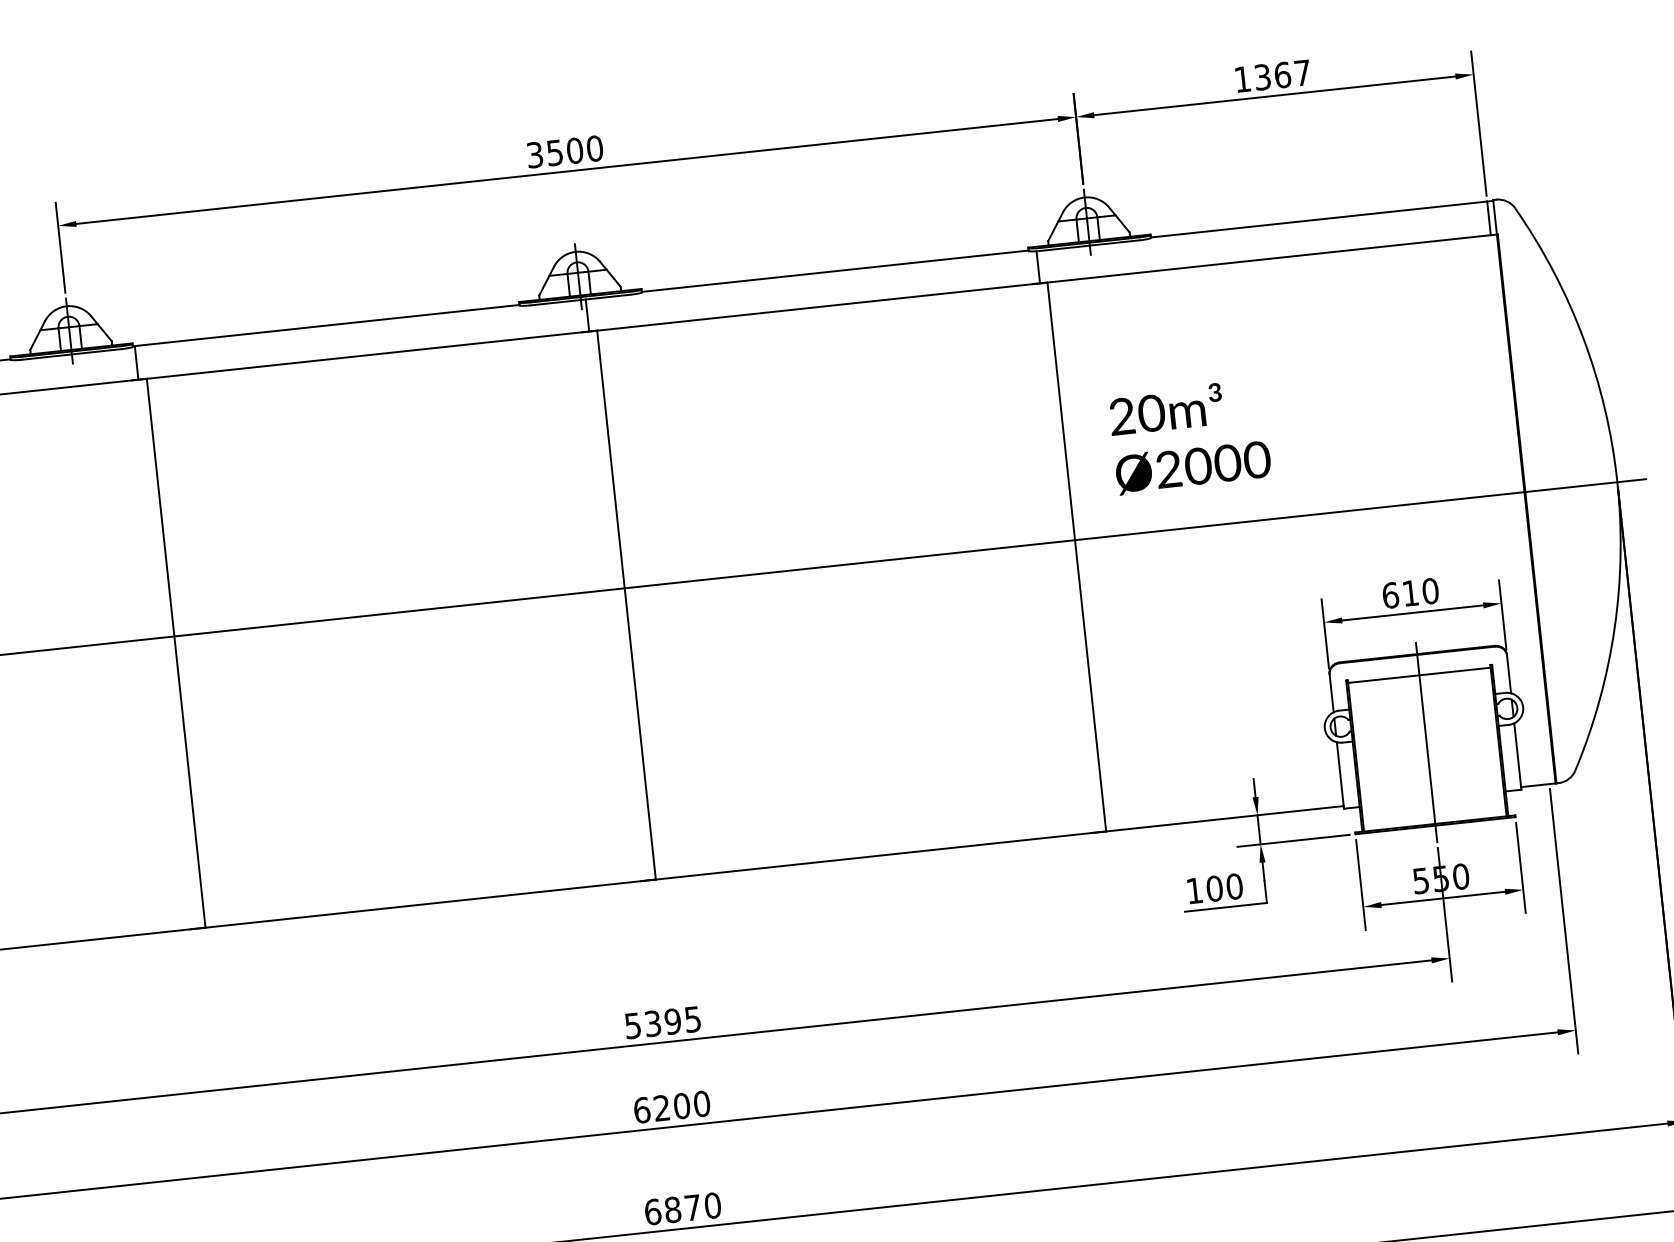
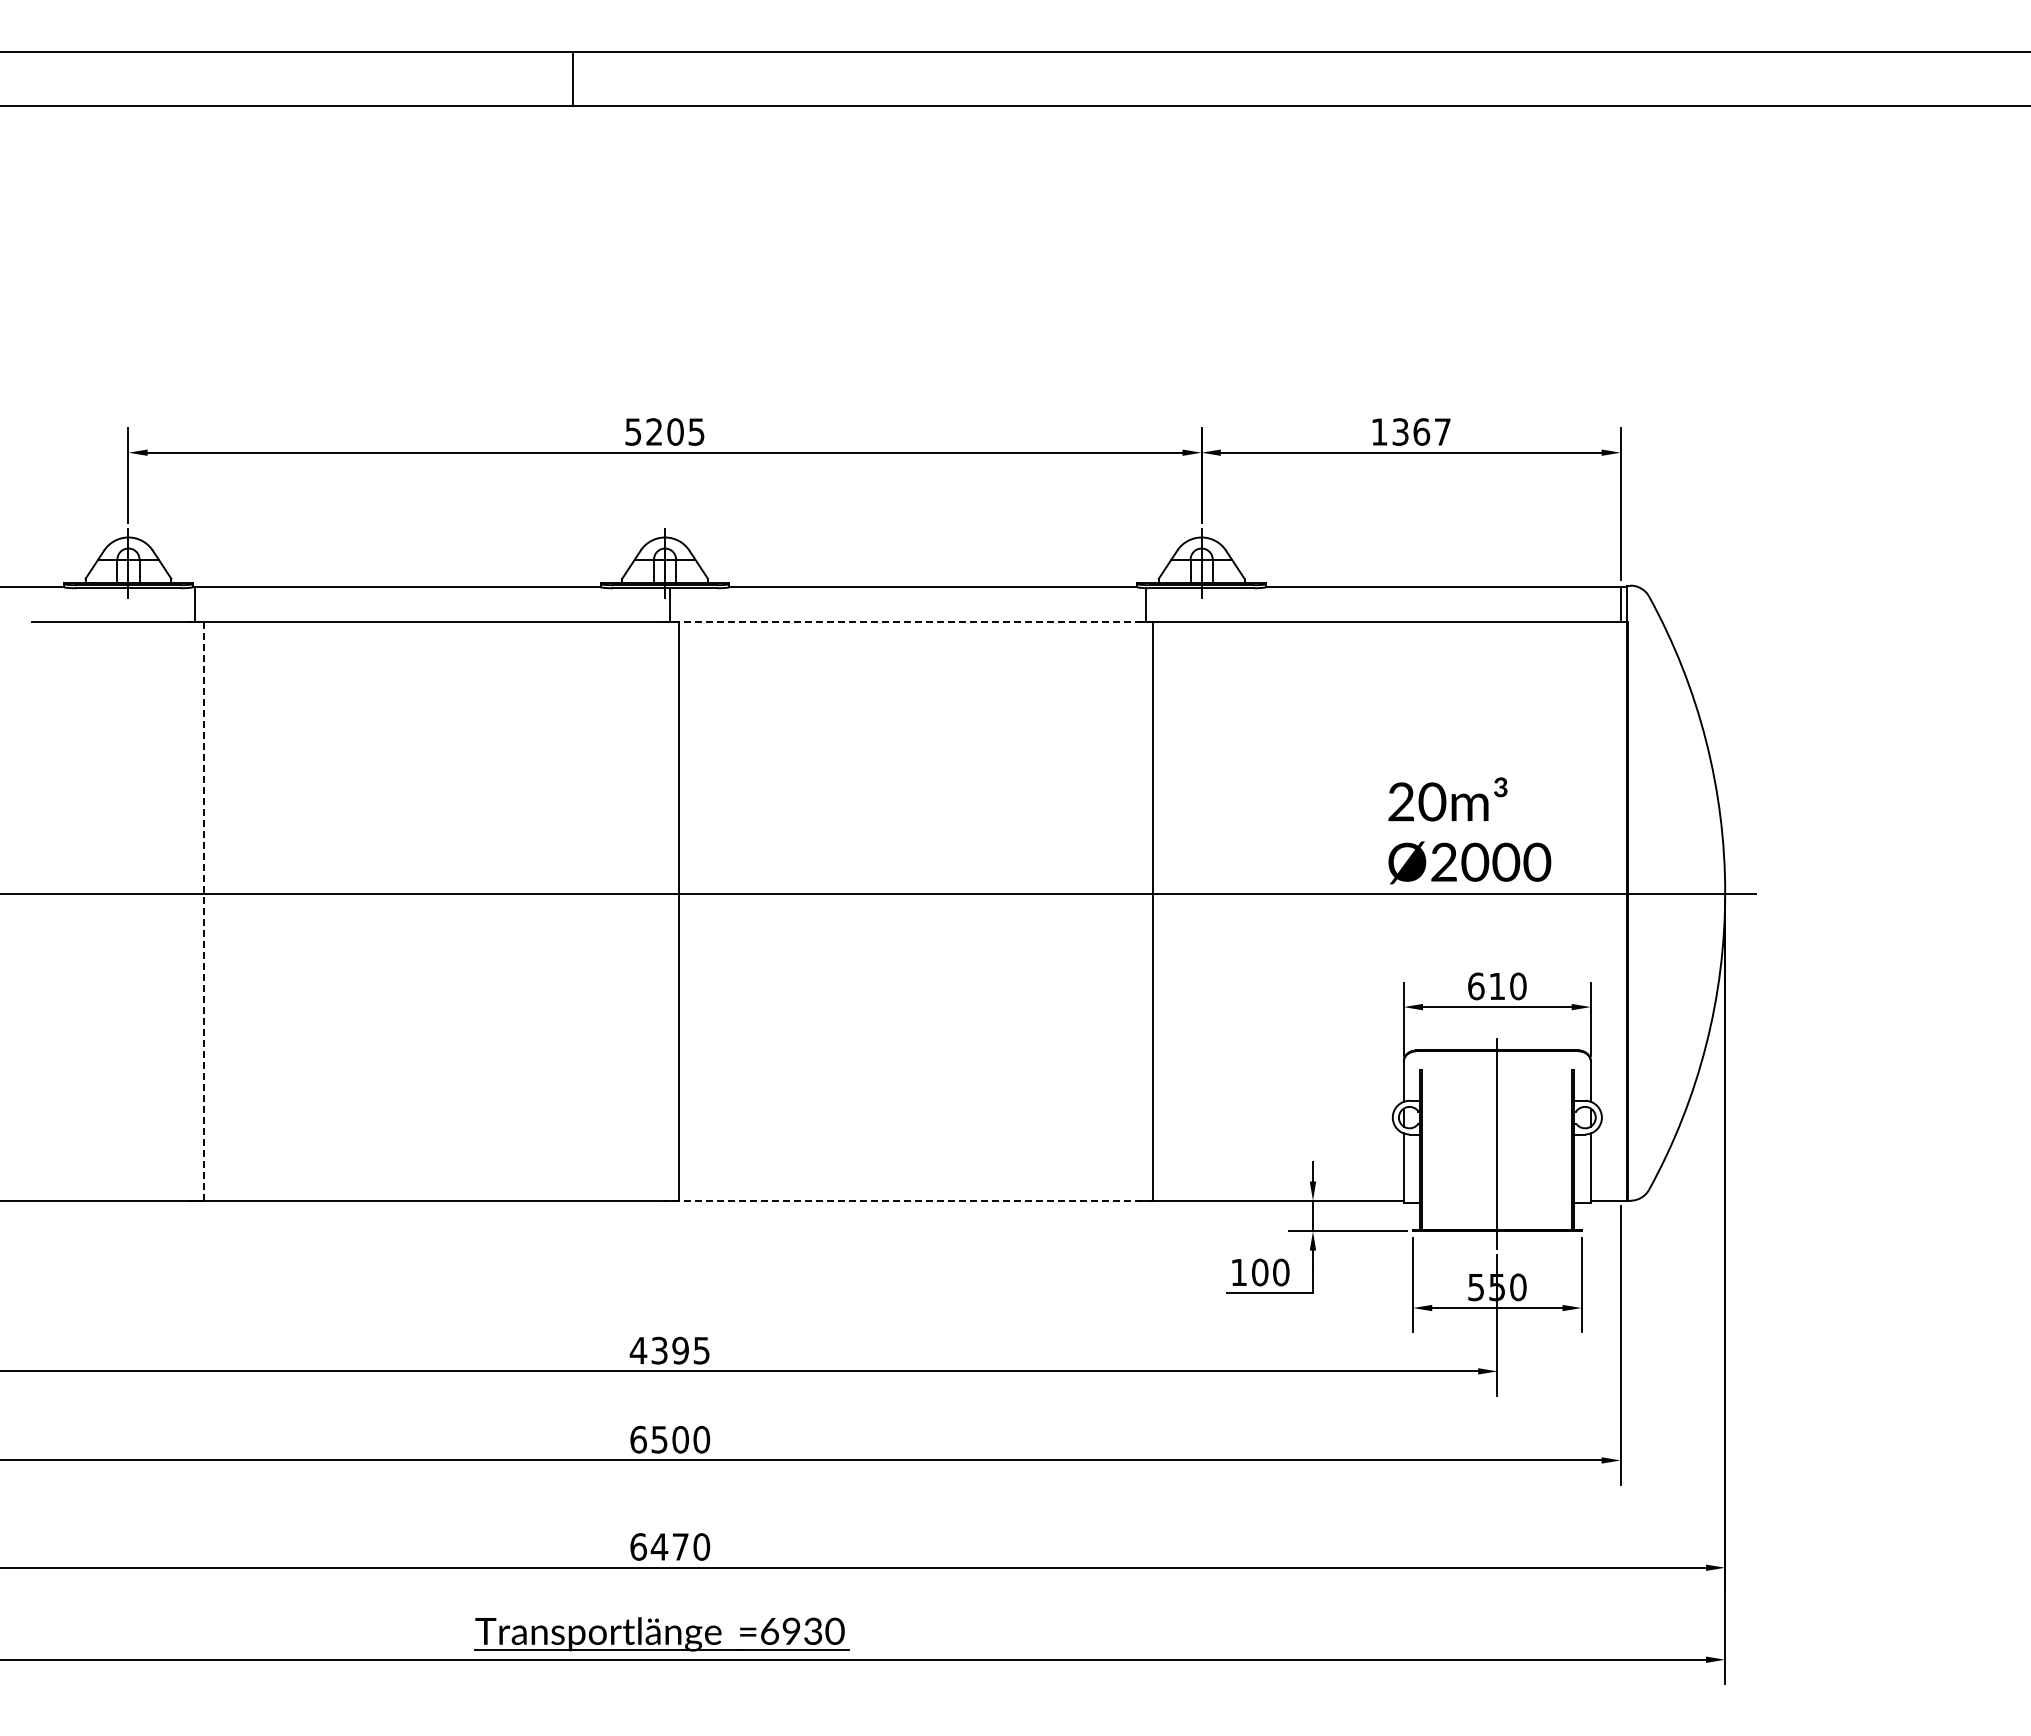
text: (565, 151) -> (665, 431), 3500 -> 5205
line: (814, 307) -> (907, 622), solid -> dashed
text: (1189, 436) -> (1469, 830), moved
line: (175, 653) -> (203, 911), solid -> dashed
line: (1419, 674) -> (1497, 1072), removed
line: (872, 856) -> (907, 1200), solid -> dashed
text: (632, 1025) -> (638, 1350), 5395 -> 4395
text: (661, 1108) -> (659, 1439), 6200 -> 6500
text: (672, 1209) -> (659, 1546), 6870 -> 6470

